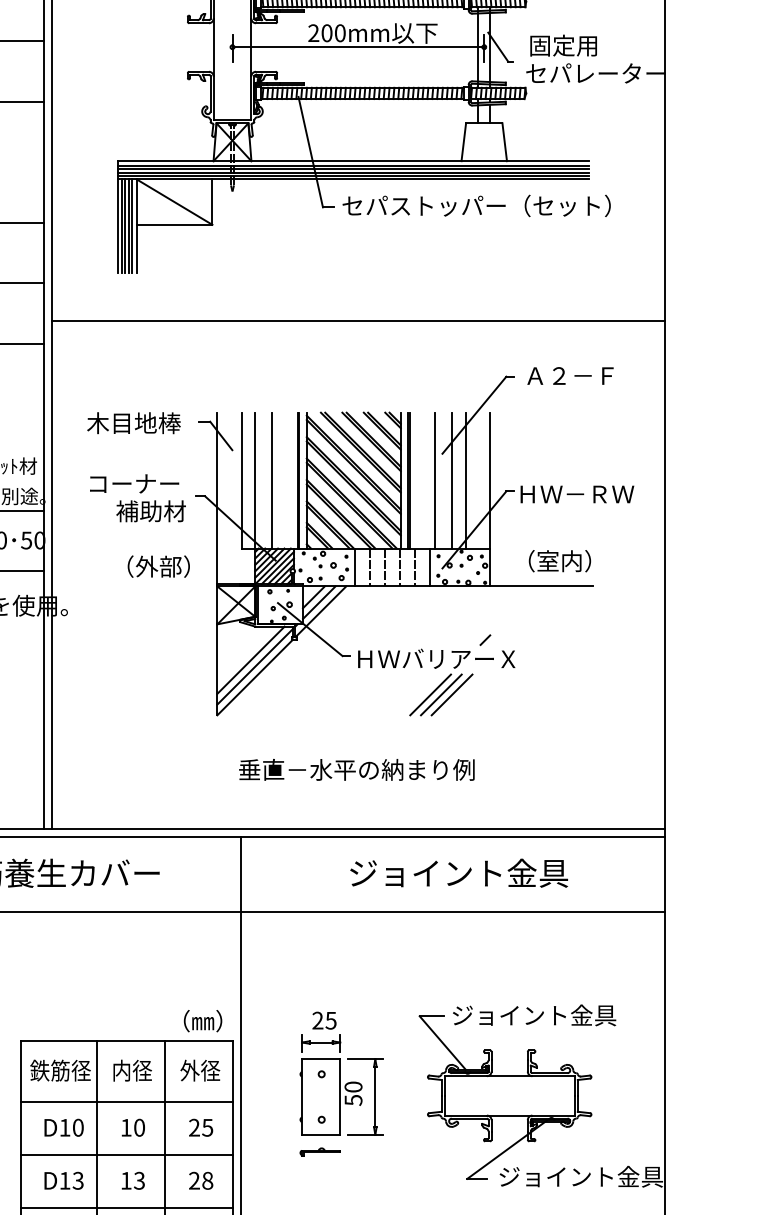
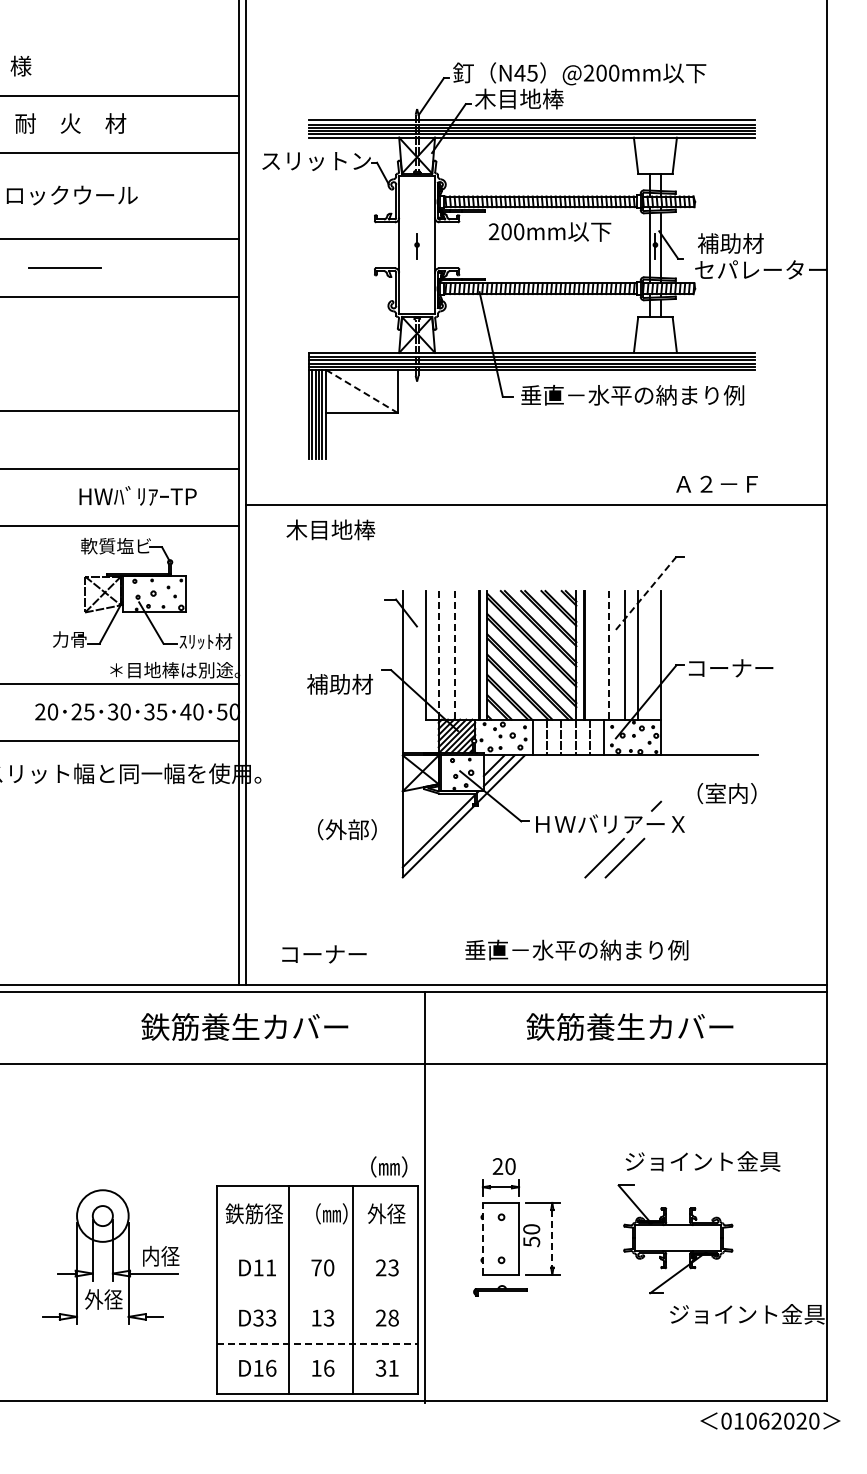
text: (563, 45) -> (730, 243), 固定用 -> 補助材
line: (358, 47) -> (536, 245), removed
line: (174, 201) -> (362, 391), solid -> dashed
text: (476, 205) -> (648, 394), セパストッパー（セット） -> 垂直－水平の納まり例
text: (569, 375) -> (716, 483), moved
line: (474, 415) -> (646, 593), solid -> dashed
text: (133, 422) -> (330, 529), moved
line: (255, 480) -> (438, 655), solid -> dashed
line: (272, 480) -> (454, 655), solid -> dashed
line: (435, 480) -> (609, 655), solid -> dashed
text: (134, 484) -> (324, 954), moved
text: (576, 494) -> (742, 668), ＨＷ－ＲＷ -> コーナー
text: (559, 561) -> (726, 793), moved
text: (158, 566) -> (347, 829), moved
line: (250, 660) -> (434, 825), removed
line: (441, 694) -> (614, 857), removed
text: (356, 769) -> (576, 949), moved
text: (457, 872) -> (630, 1026), ジョイント金具 -> 鉄筋養生カバー
text: (331, 1020) -> (510, 1166), 25 -> 20
text: (135, 1070) -> (325, 1213), 内径 -> （㎜）
line: (301, 1096) -> (482, 1238), solid -> dashed
line: (375, 1096) -> (552, 1238), solid -> dashed
part: (505, 1097) -> (675, 1239), size x0.7
line: (127, 1102) -> (317, 1243), removed
text: (78, 1127) -> (271, 1267), D10 -> D11
text: (126, 1127) -> (316, 1267), 10 -> 70
text: (207, 1127) -> (393, 1267), 25 -> 23
part: (319, 1151) -> (499, 1290), size x1.4
line: (127, 1154) -> (317, 1293), removed
text: (64, 1180) -> (258, 1317), D13 -> D33
line: (128, 1207) -> (318, 1343), solid -> dashed

